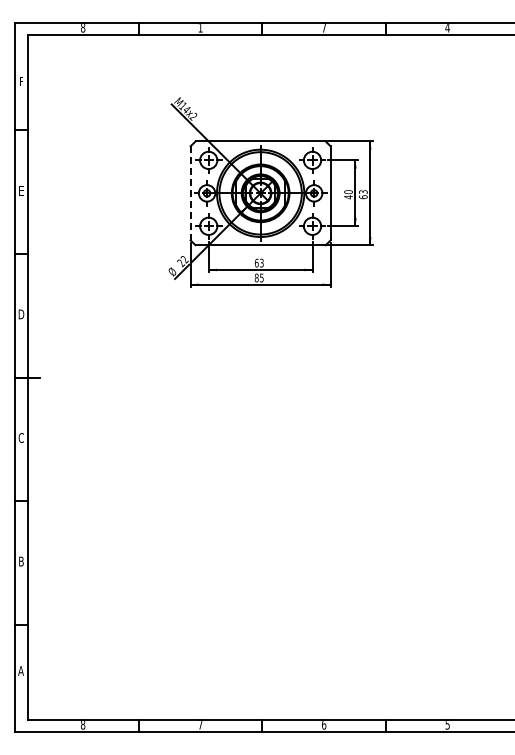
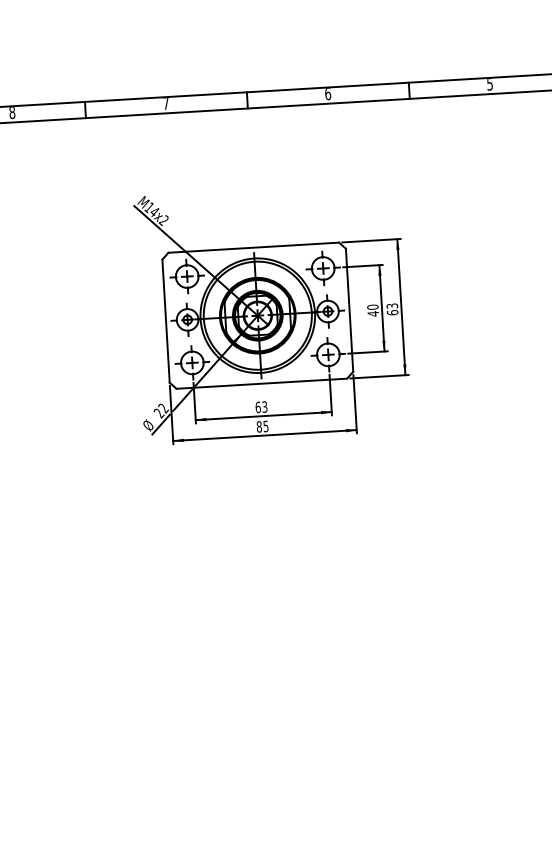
text: (200, 28) -> (166, 104), 1 -> 7
text: (324, 28) -> (328, 94), 7 -> 6
text: (447, 28) -> (489, 85), 4 -> 5
line: (190, 193) -> (165, 321), dashed -> solid

